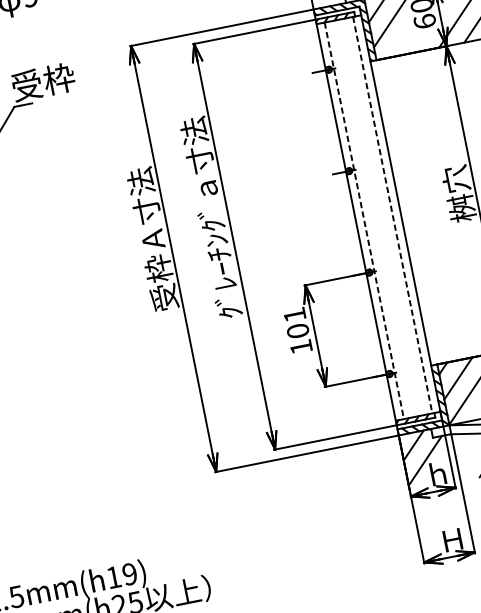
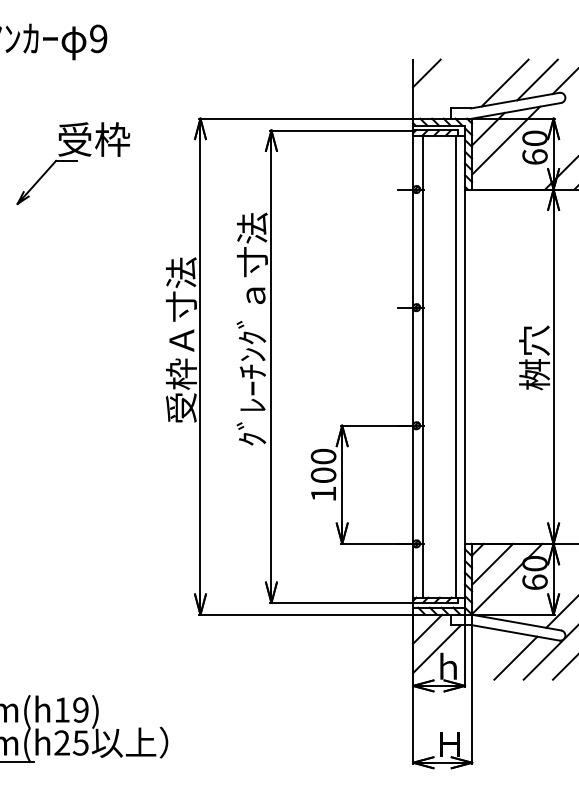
line: (392, 215) -> (455, 366), dashed -> solid
line: (364, 220) -> (422, 366), dashed -> solid
text: (294, 314) -> (323, 456), 101 -> 100

